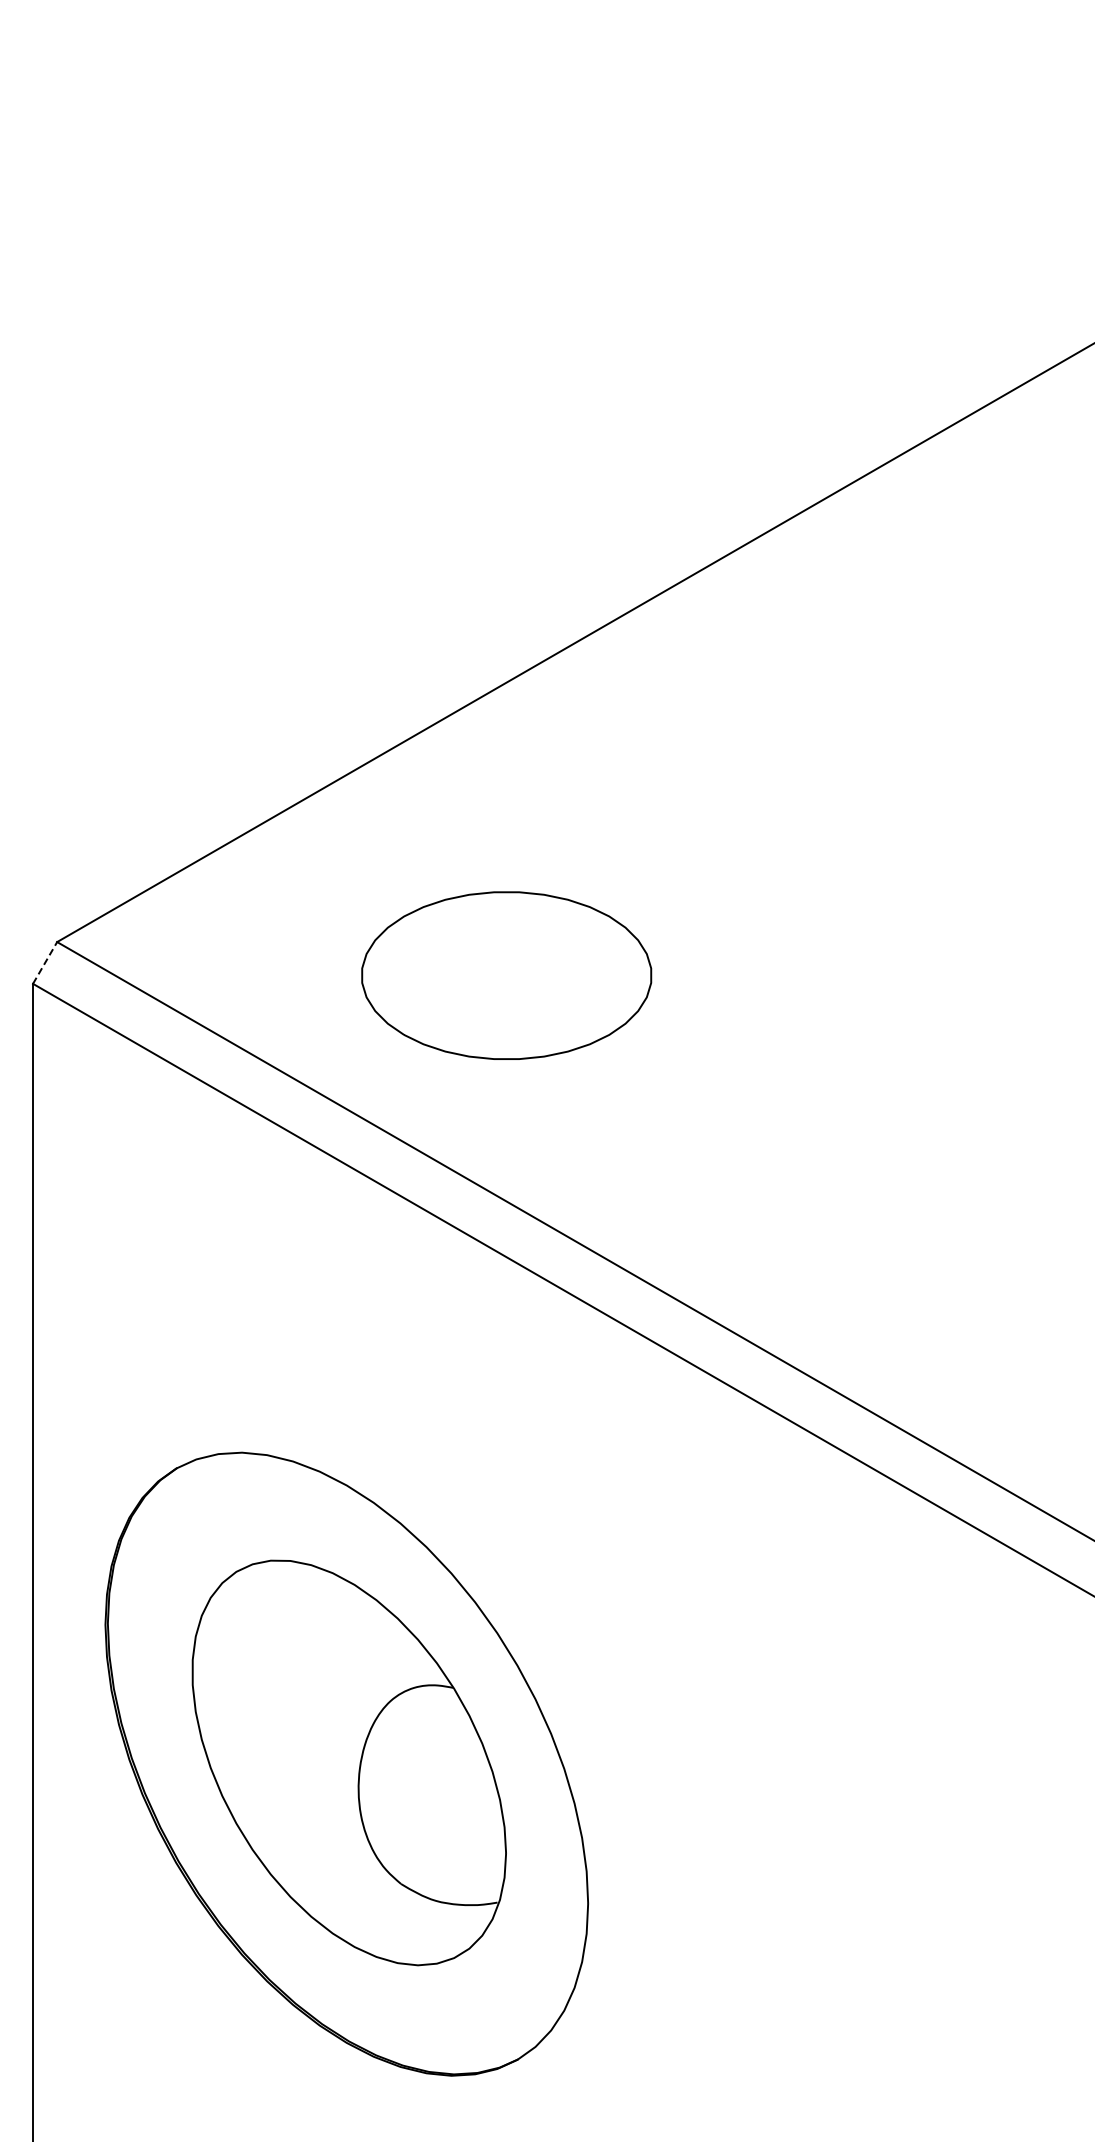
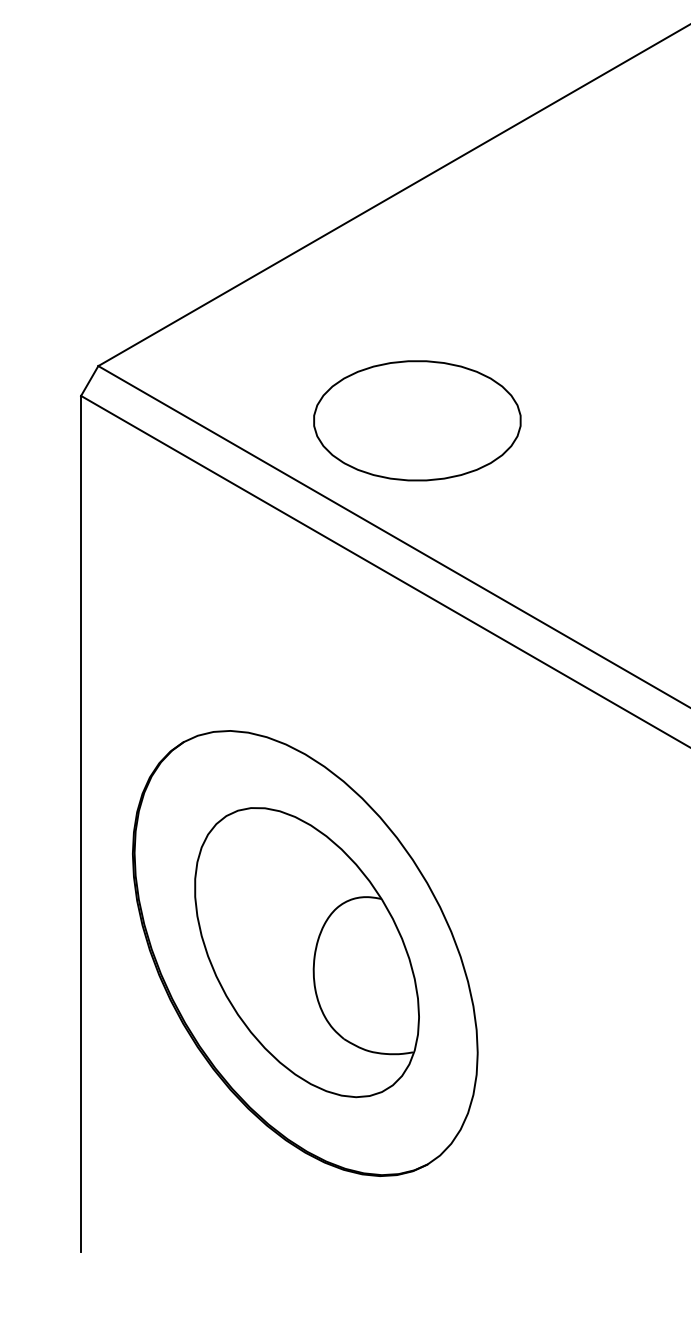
line: (45, 962) -> (90, 380), dashed -> solid
part: (506, 975) -> (417, 420), moved

